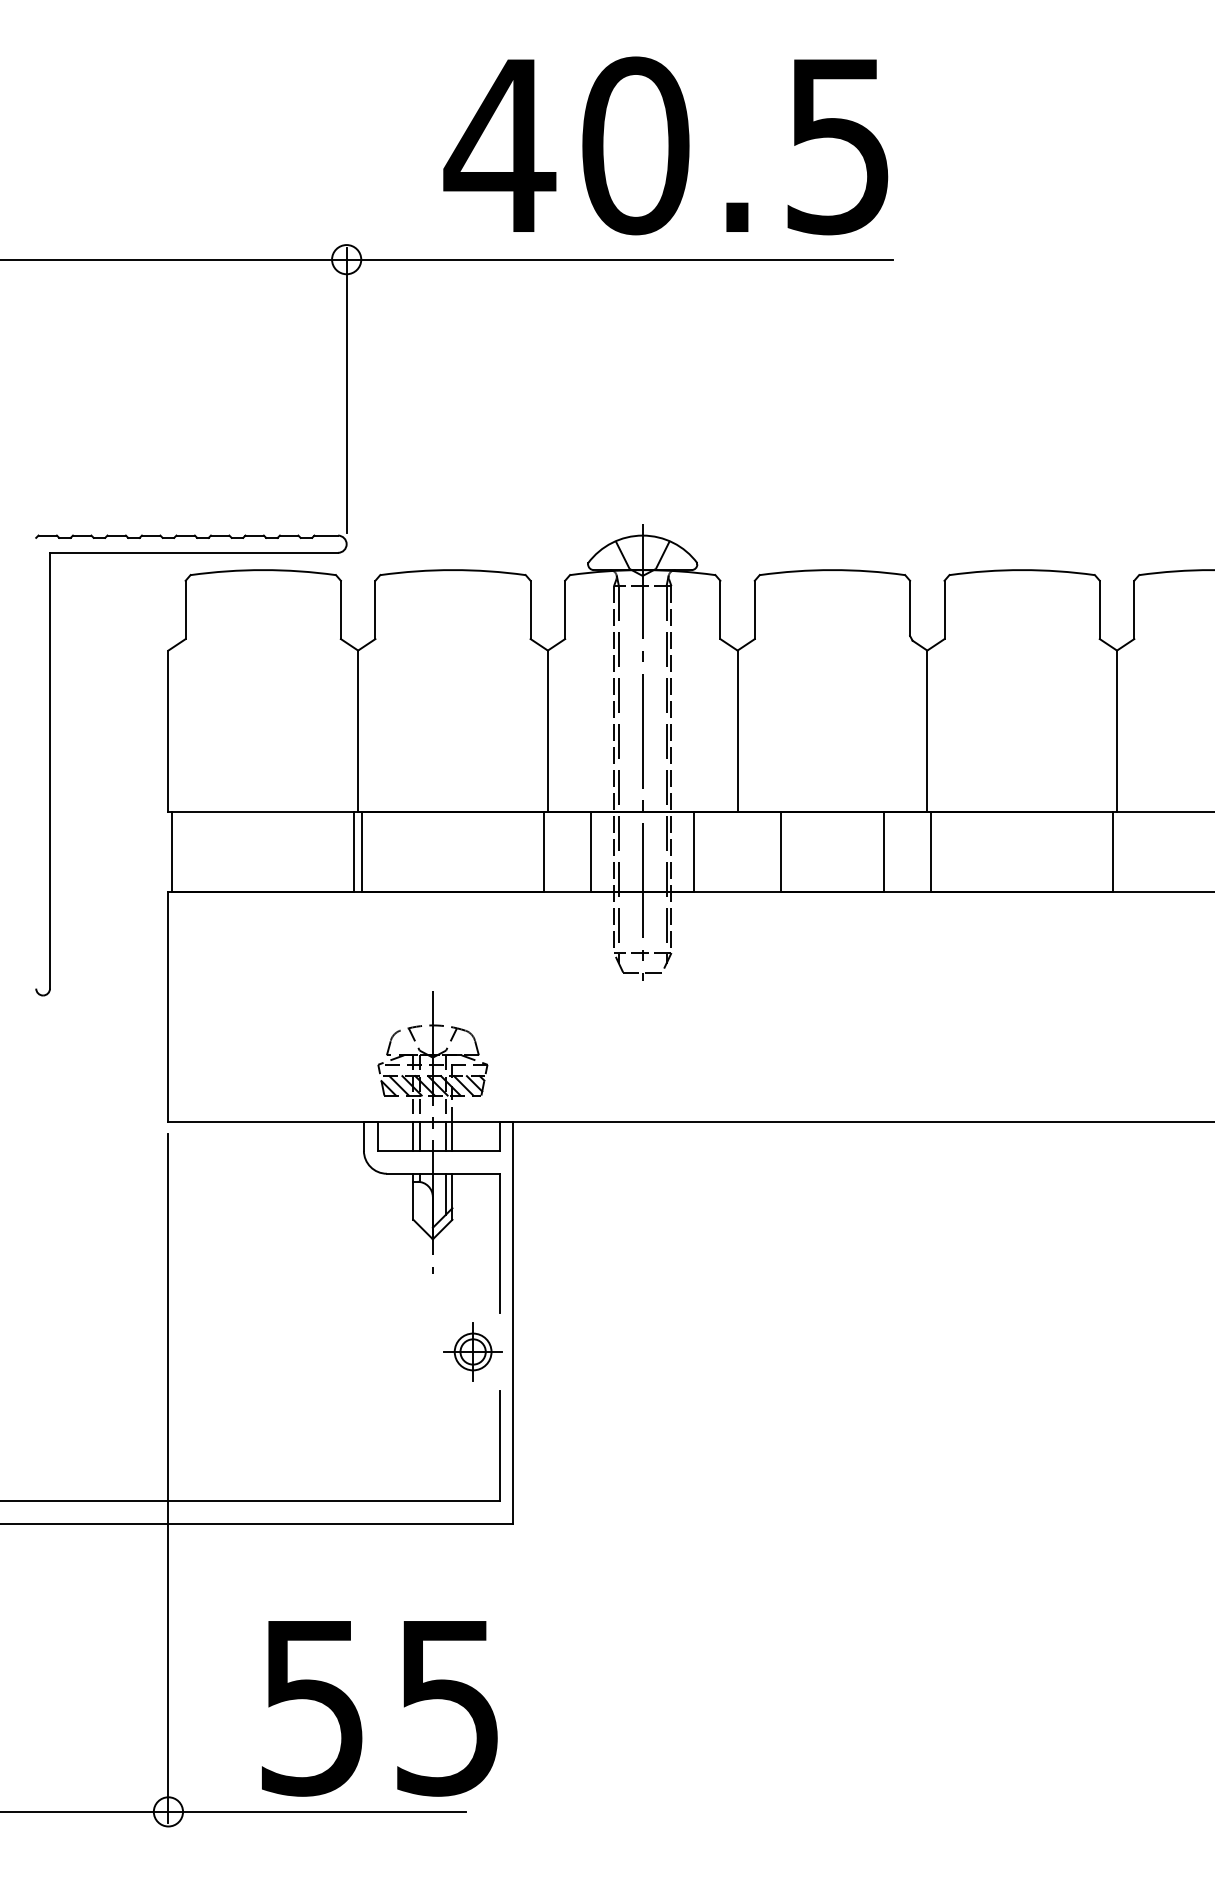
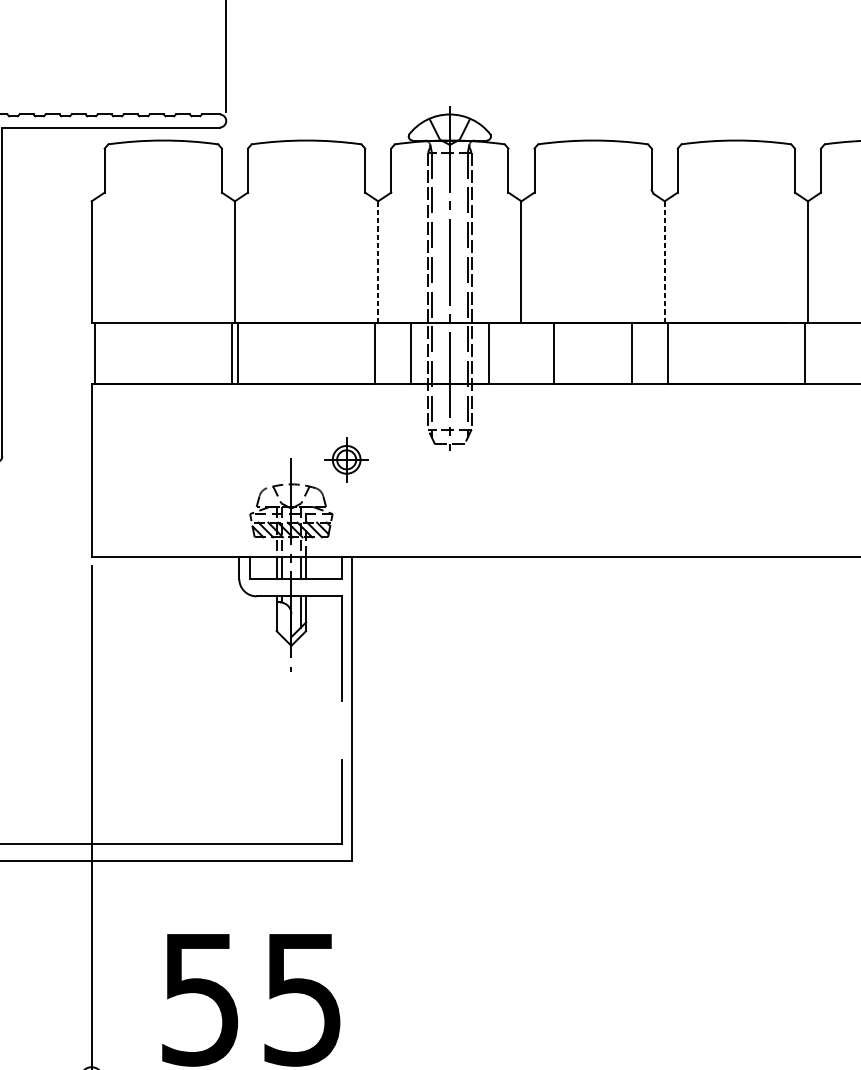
line: (547, 730) -> (377, 261), solid -> dashed
line: (927, 730) -> (664, 261), solid -> dashed
part: (472, 1351) -> (346, 459), moved

